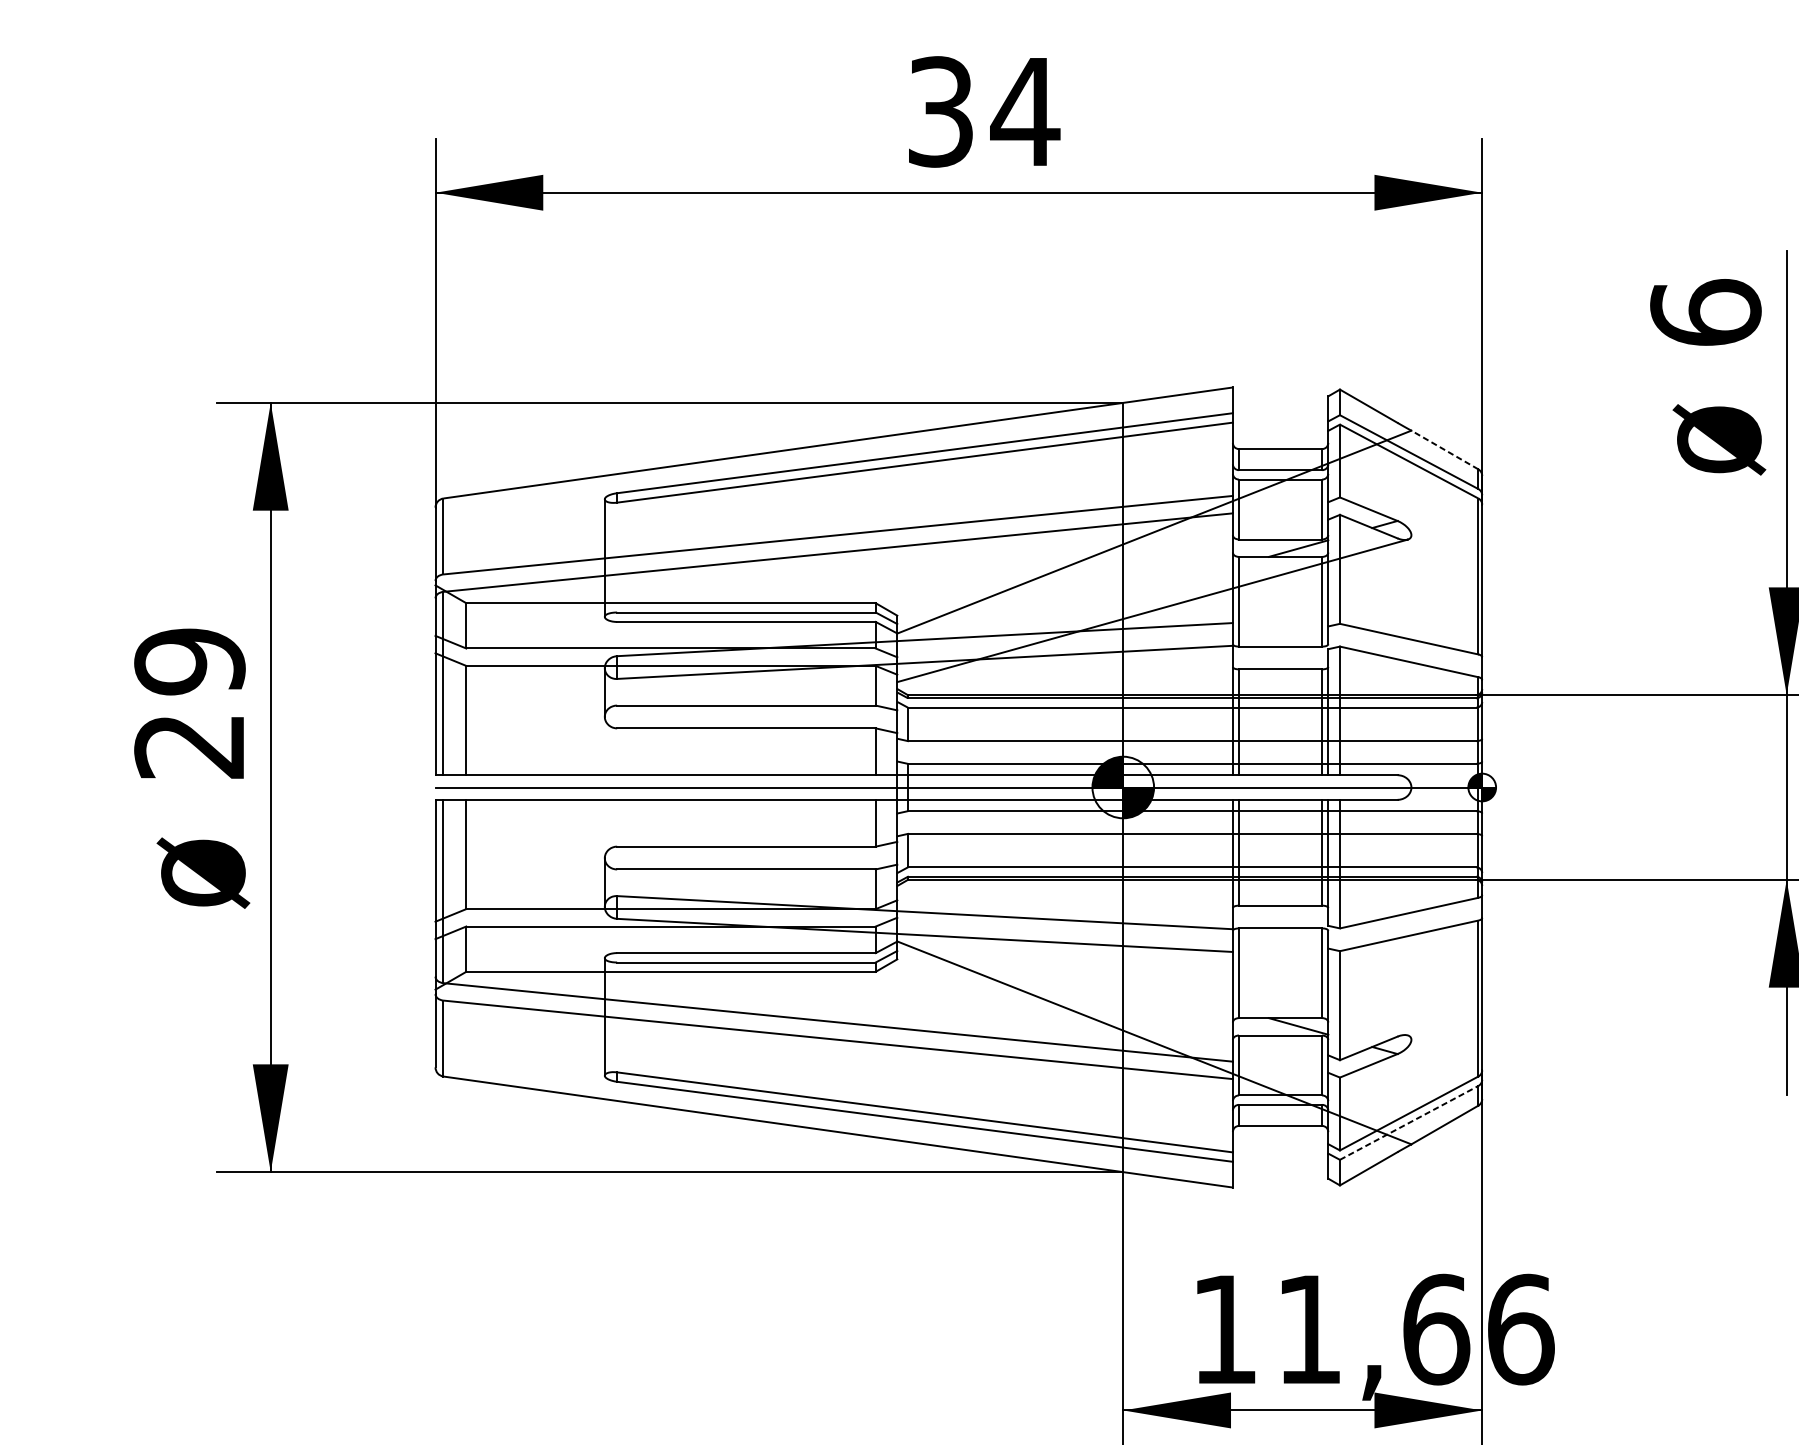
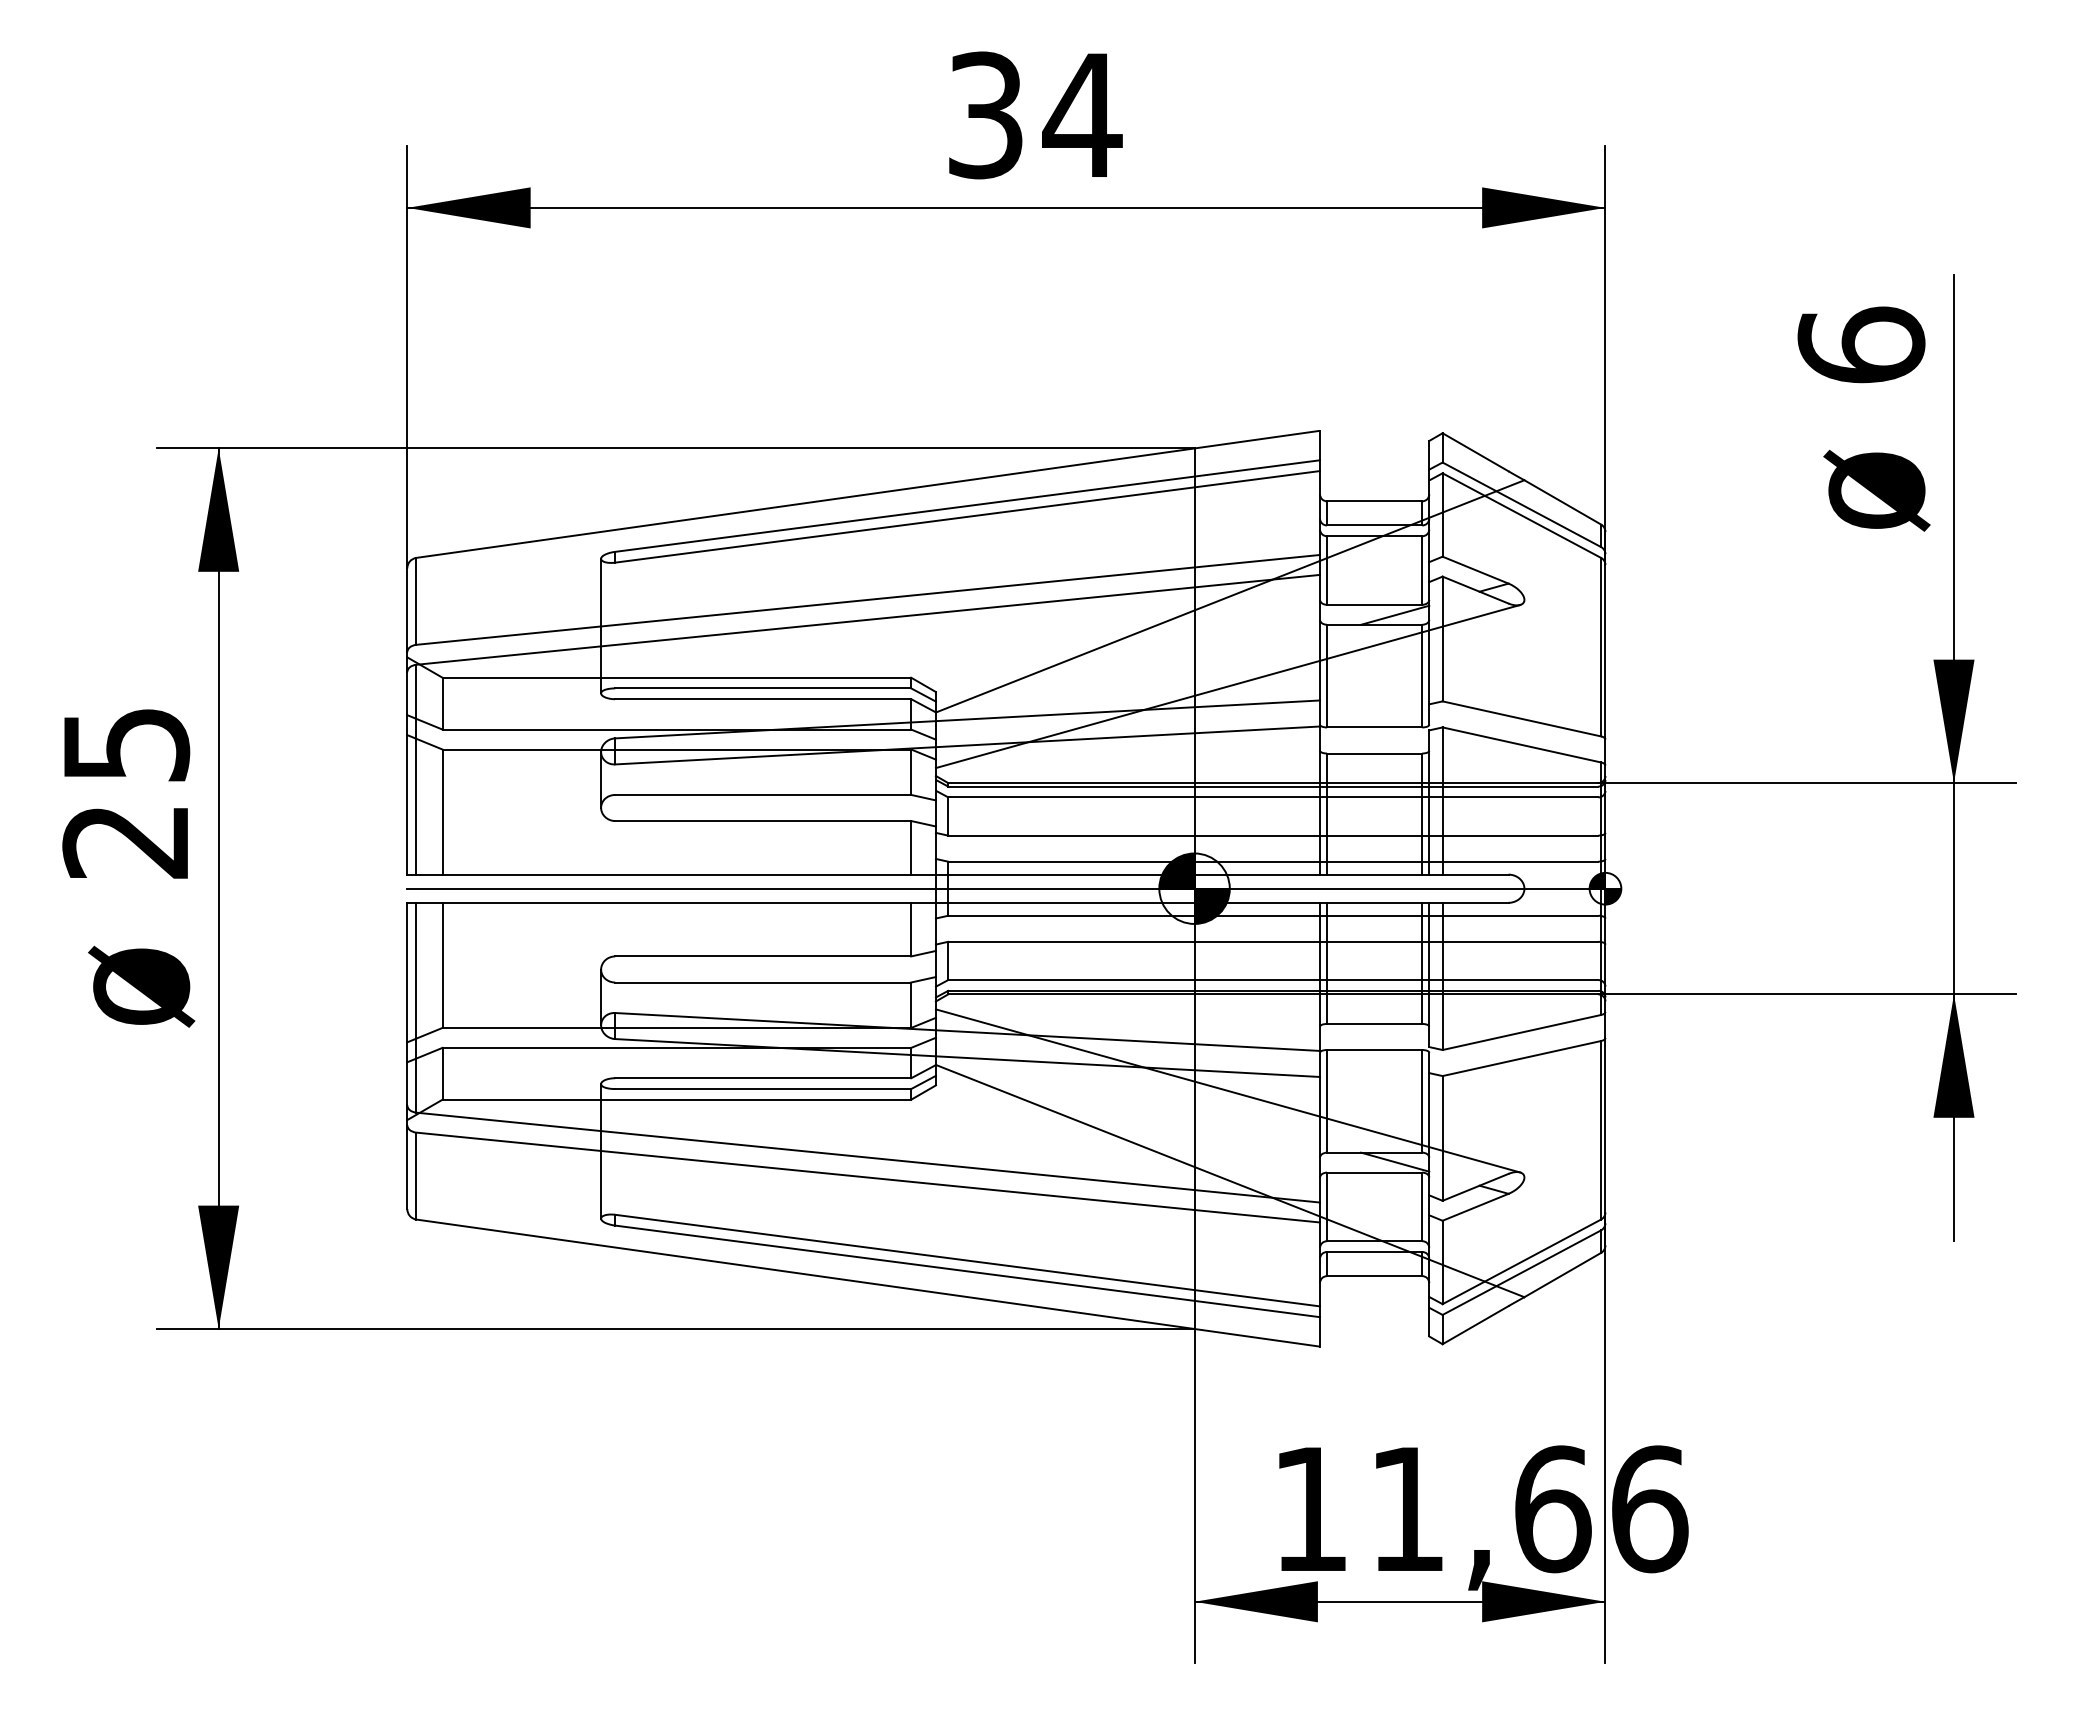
line: (1444, 450) -> (1562, 502), dashed -> solid
text: (190, 661) -> (126, 744), 29 -> 25
line: (1152, 963) -> (1227, 1090), added
line: (1408, 1122) -> (1521, 1272), dashed -> solid

